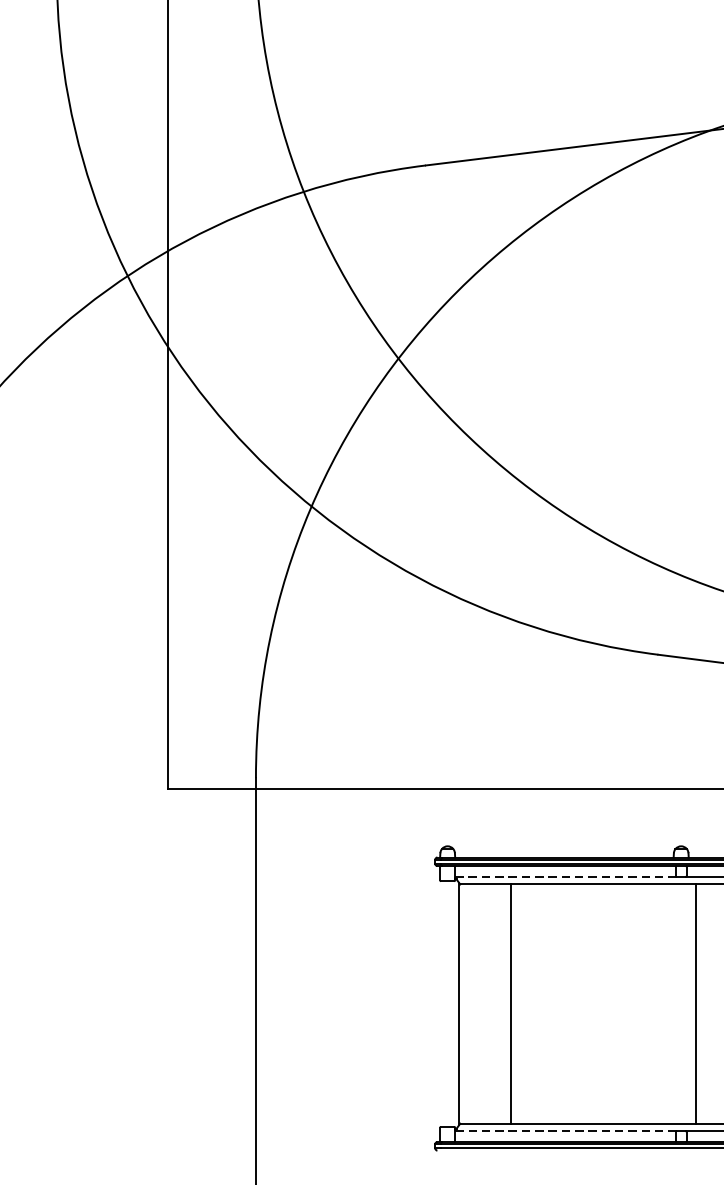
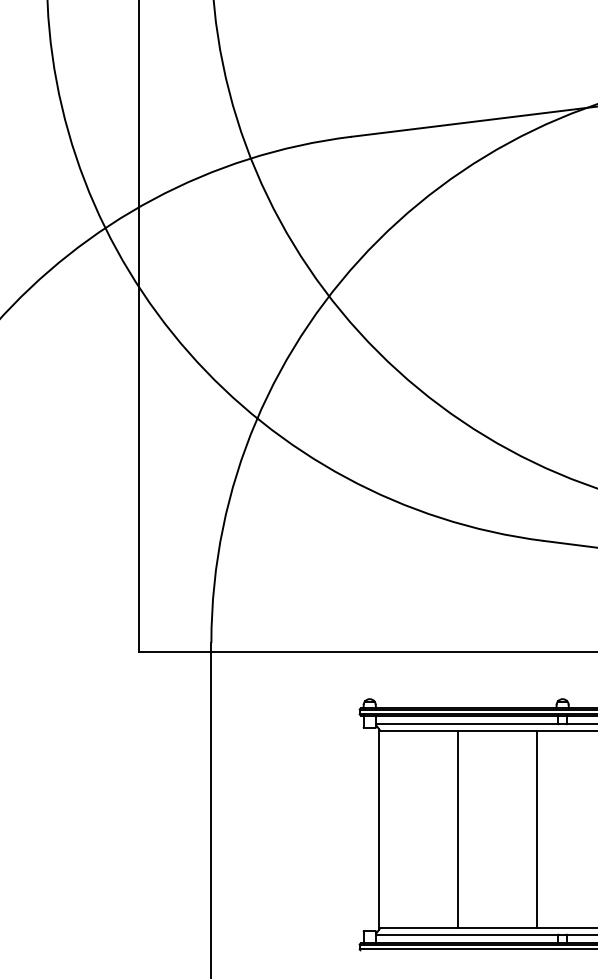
line: (564, 876) -> (466, 724), dashed -> solid
line: (511, 1004) -> (458, 829), moved
line: (695, 1004) -> (536, 829), moved
line: (565, 1131) -> (467, 934), dashed -> solid

